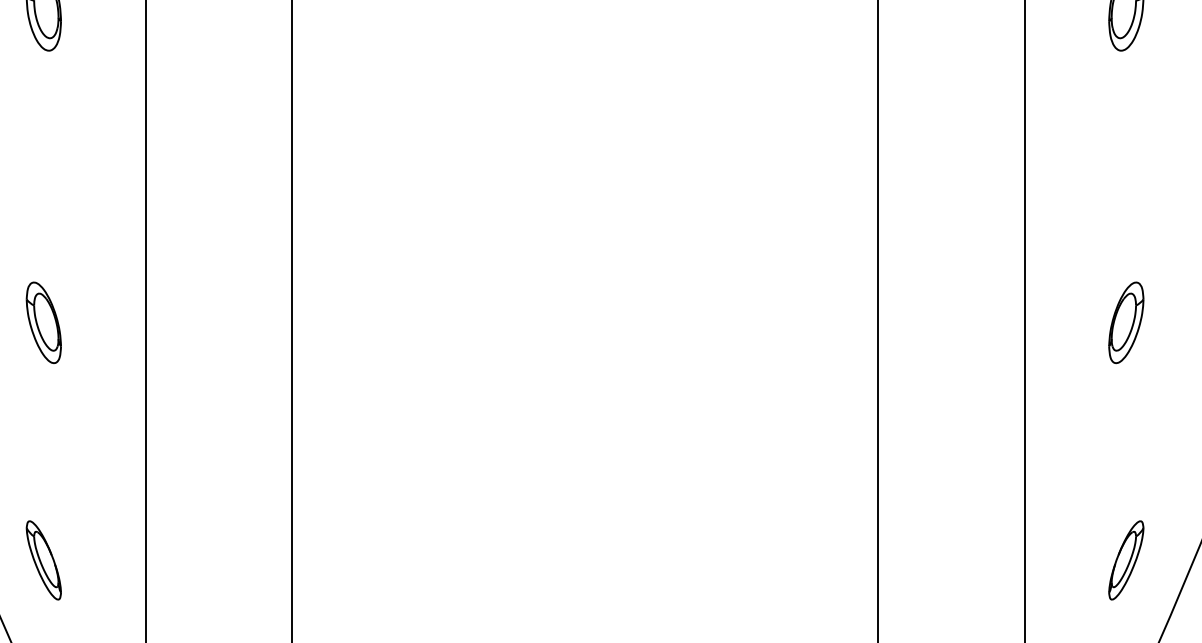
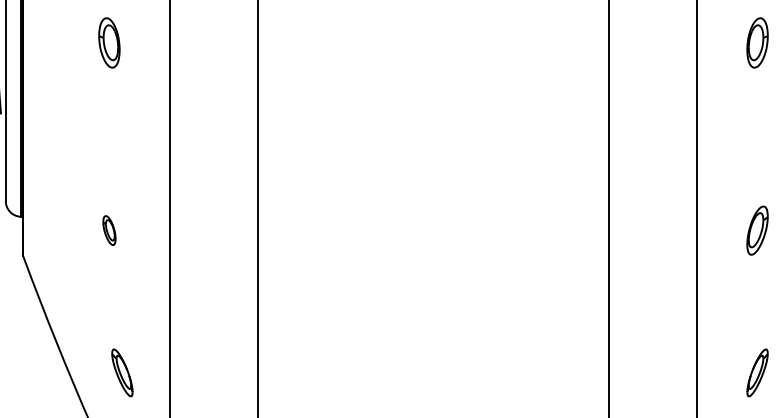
part: (44, 322) -> (109, 230), size x0.6
part: (44, 559) -> (122, 372), moved

